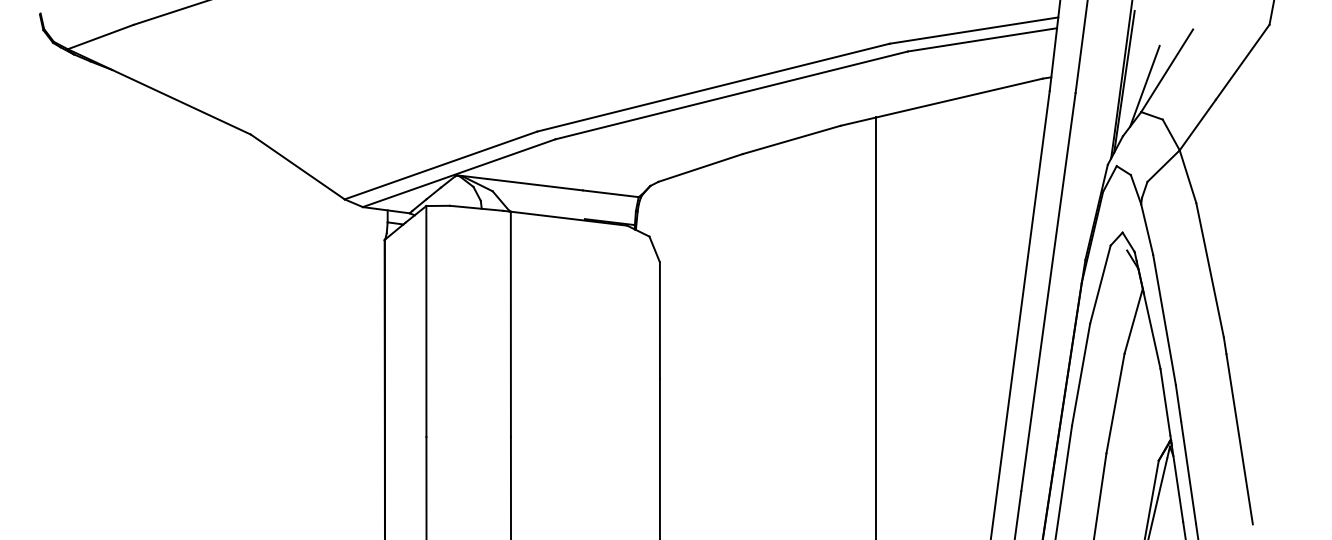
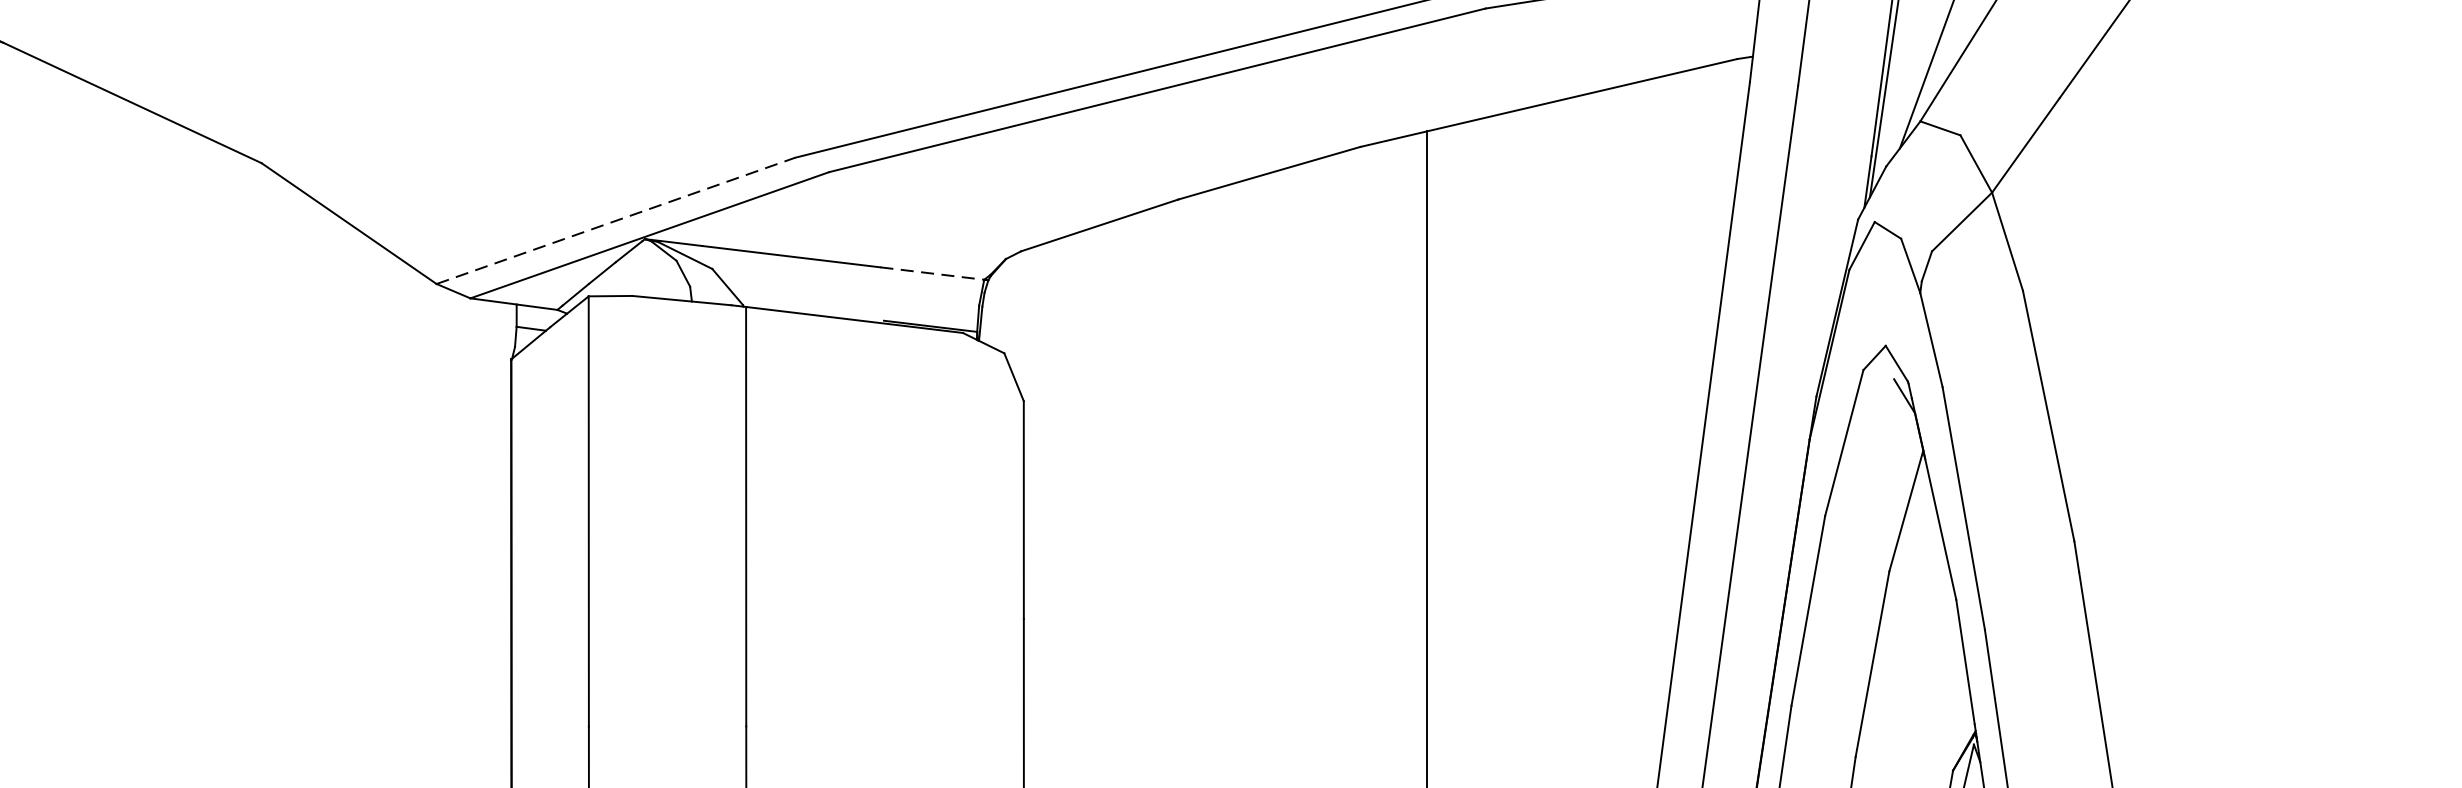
line: (441, 165) -> (616, 220), solid -> dashed
line: (611, 193) -> (933, 273), solid -> dashed

